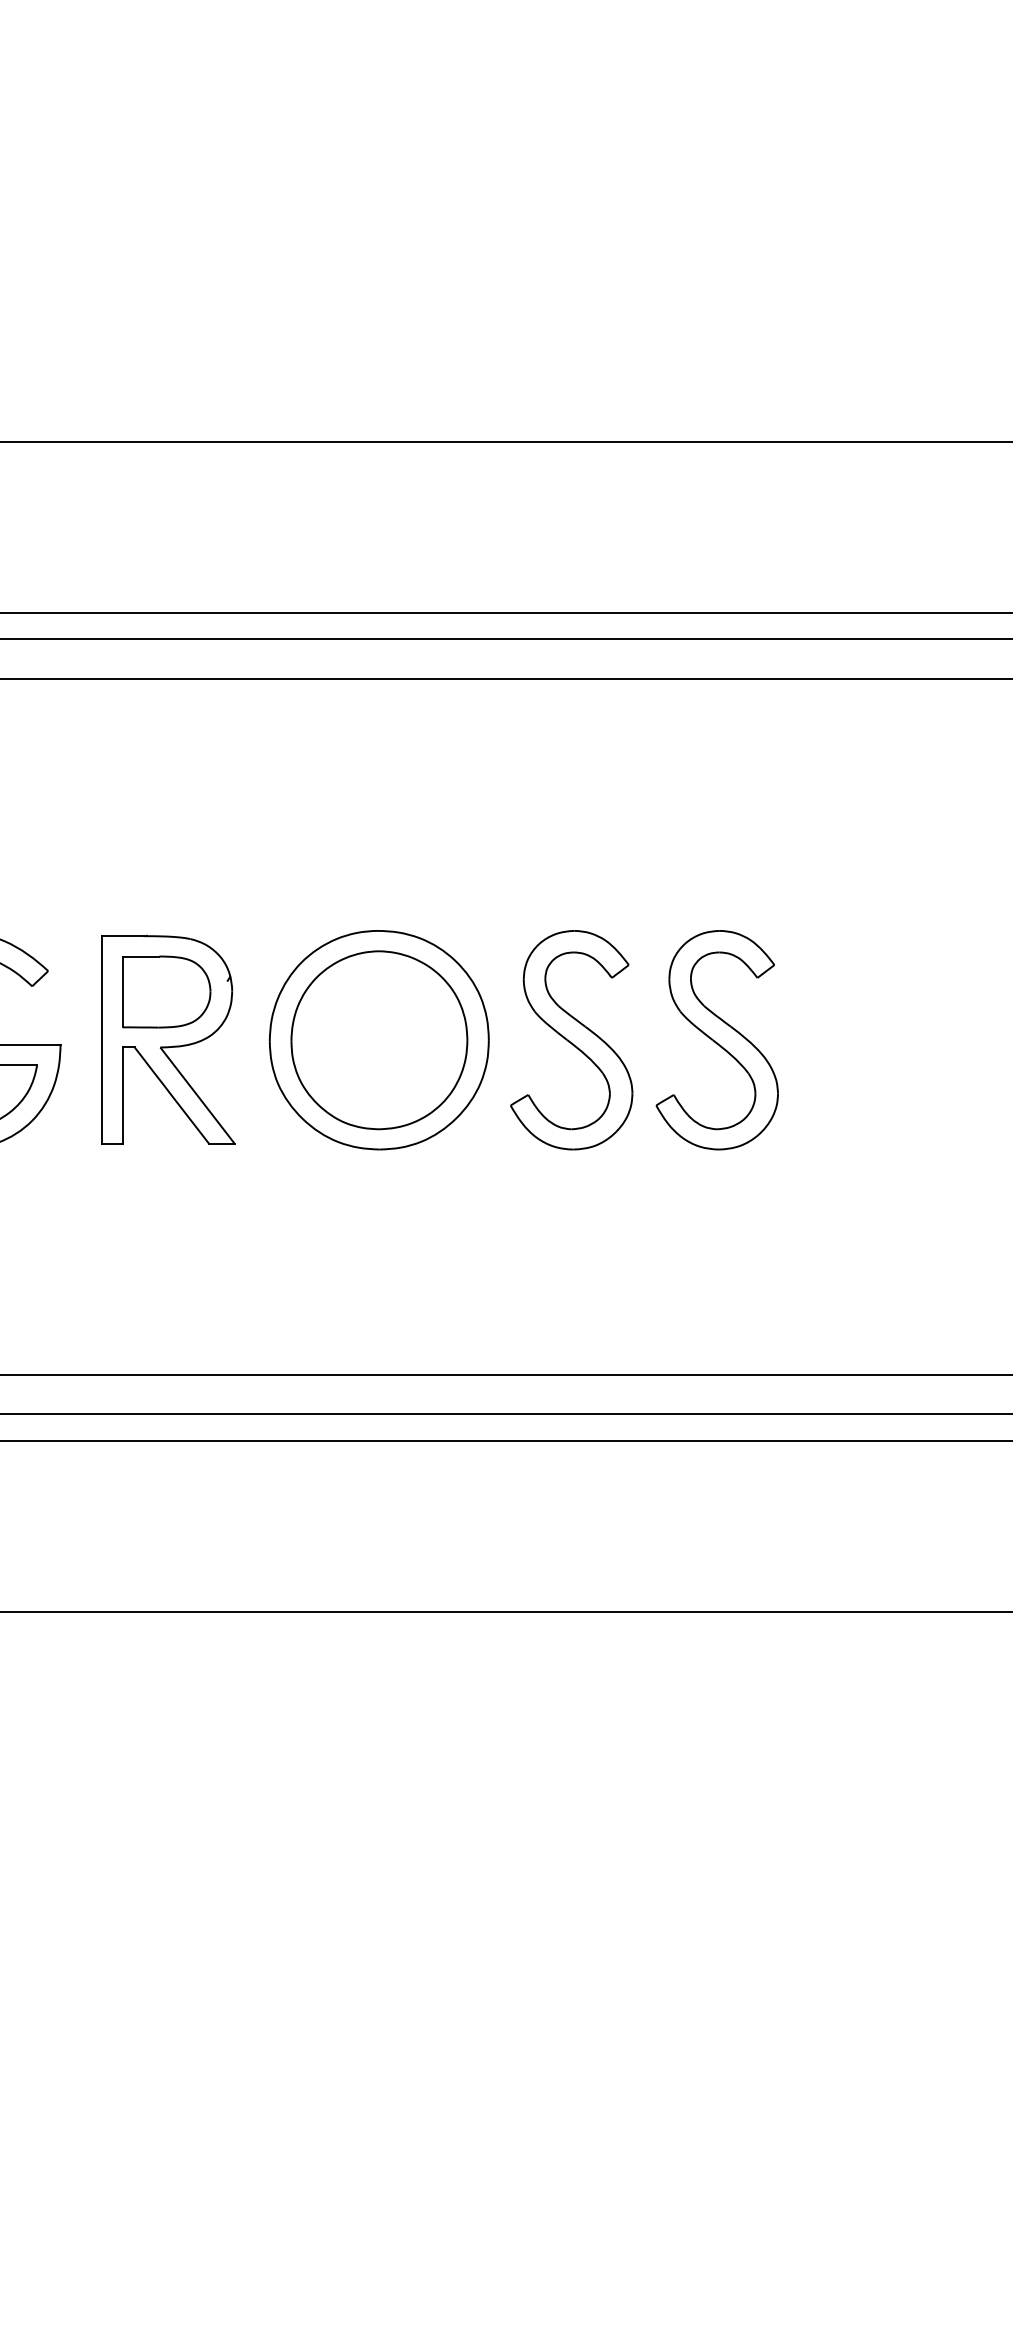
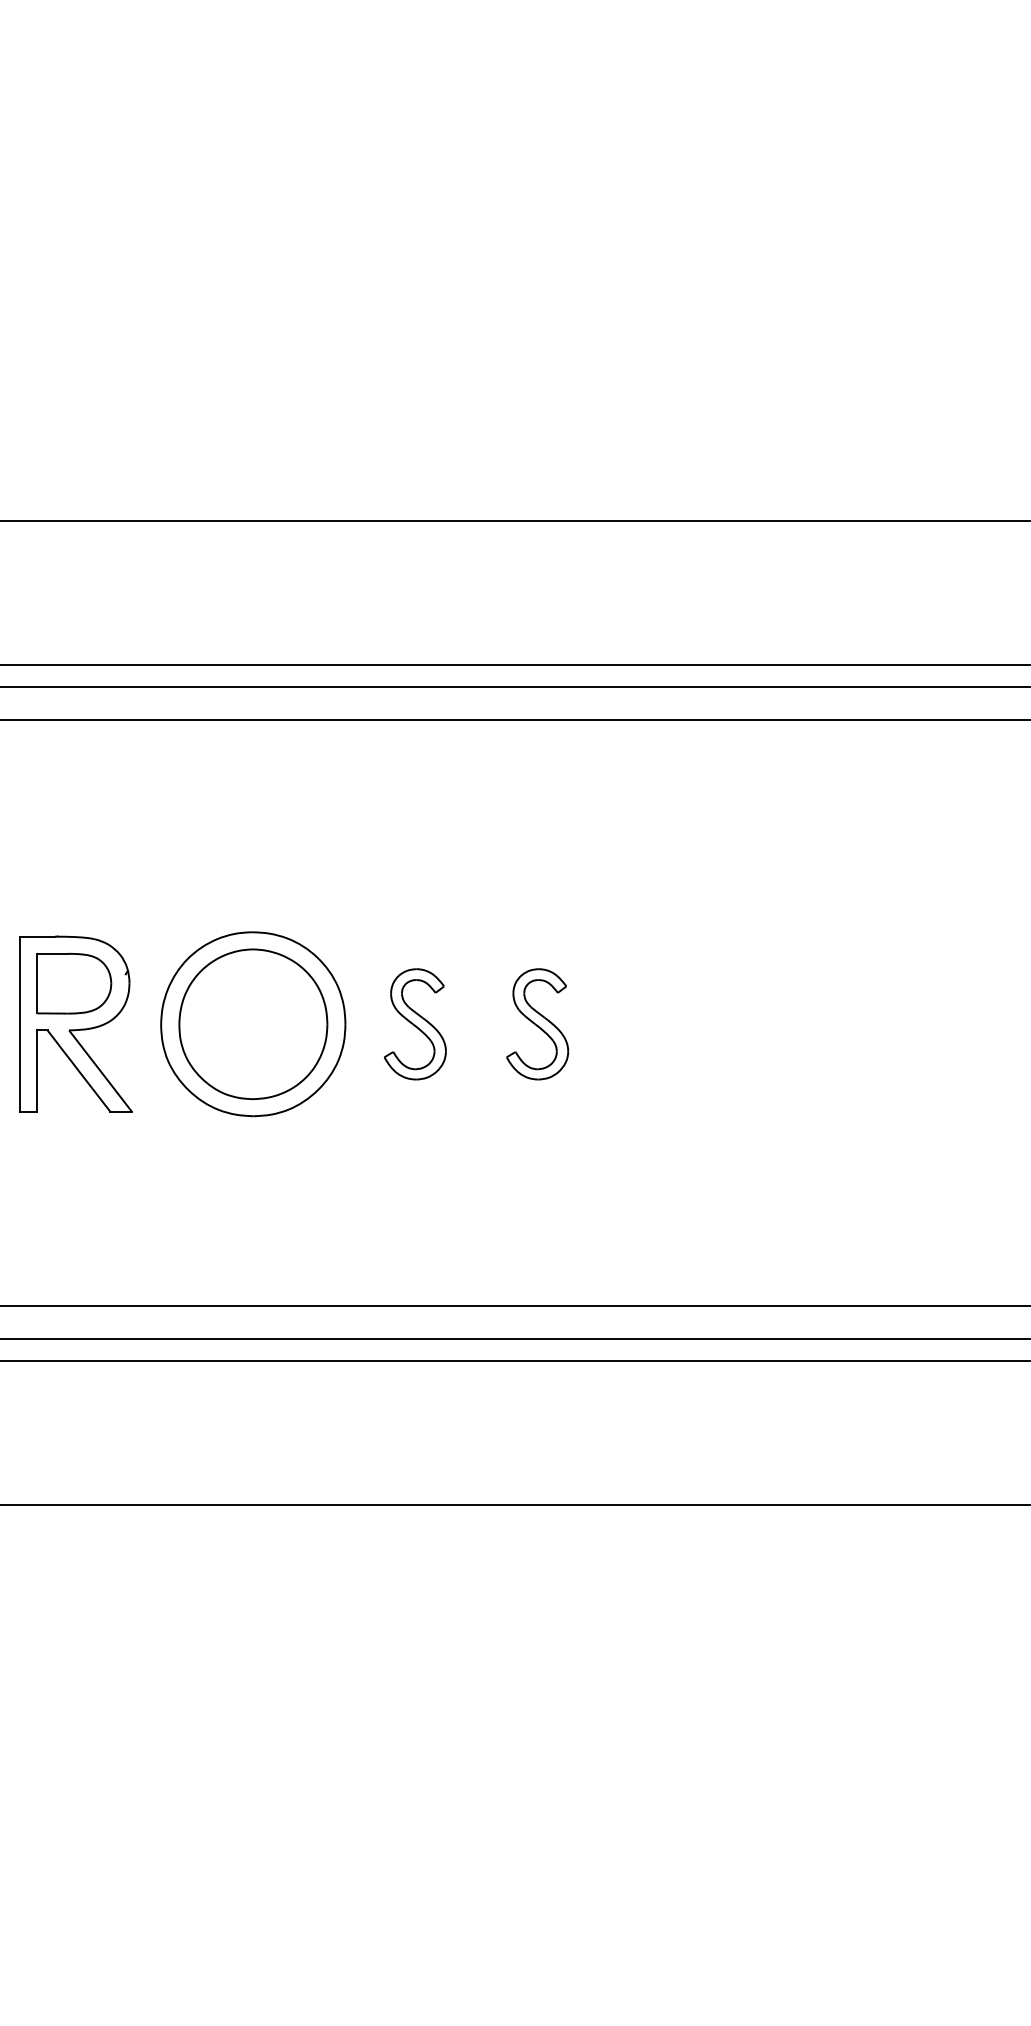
part: (572, 1040) -> (415, 1024), size x0.6
part: (717, 1040) -> (537, 1024), size x0.6

